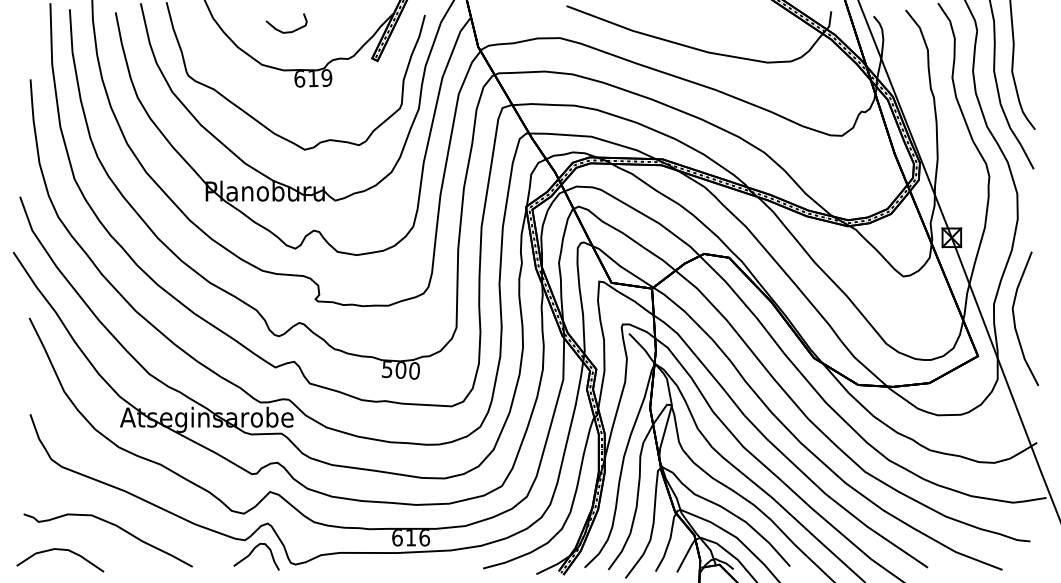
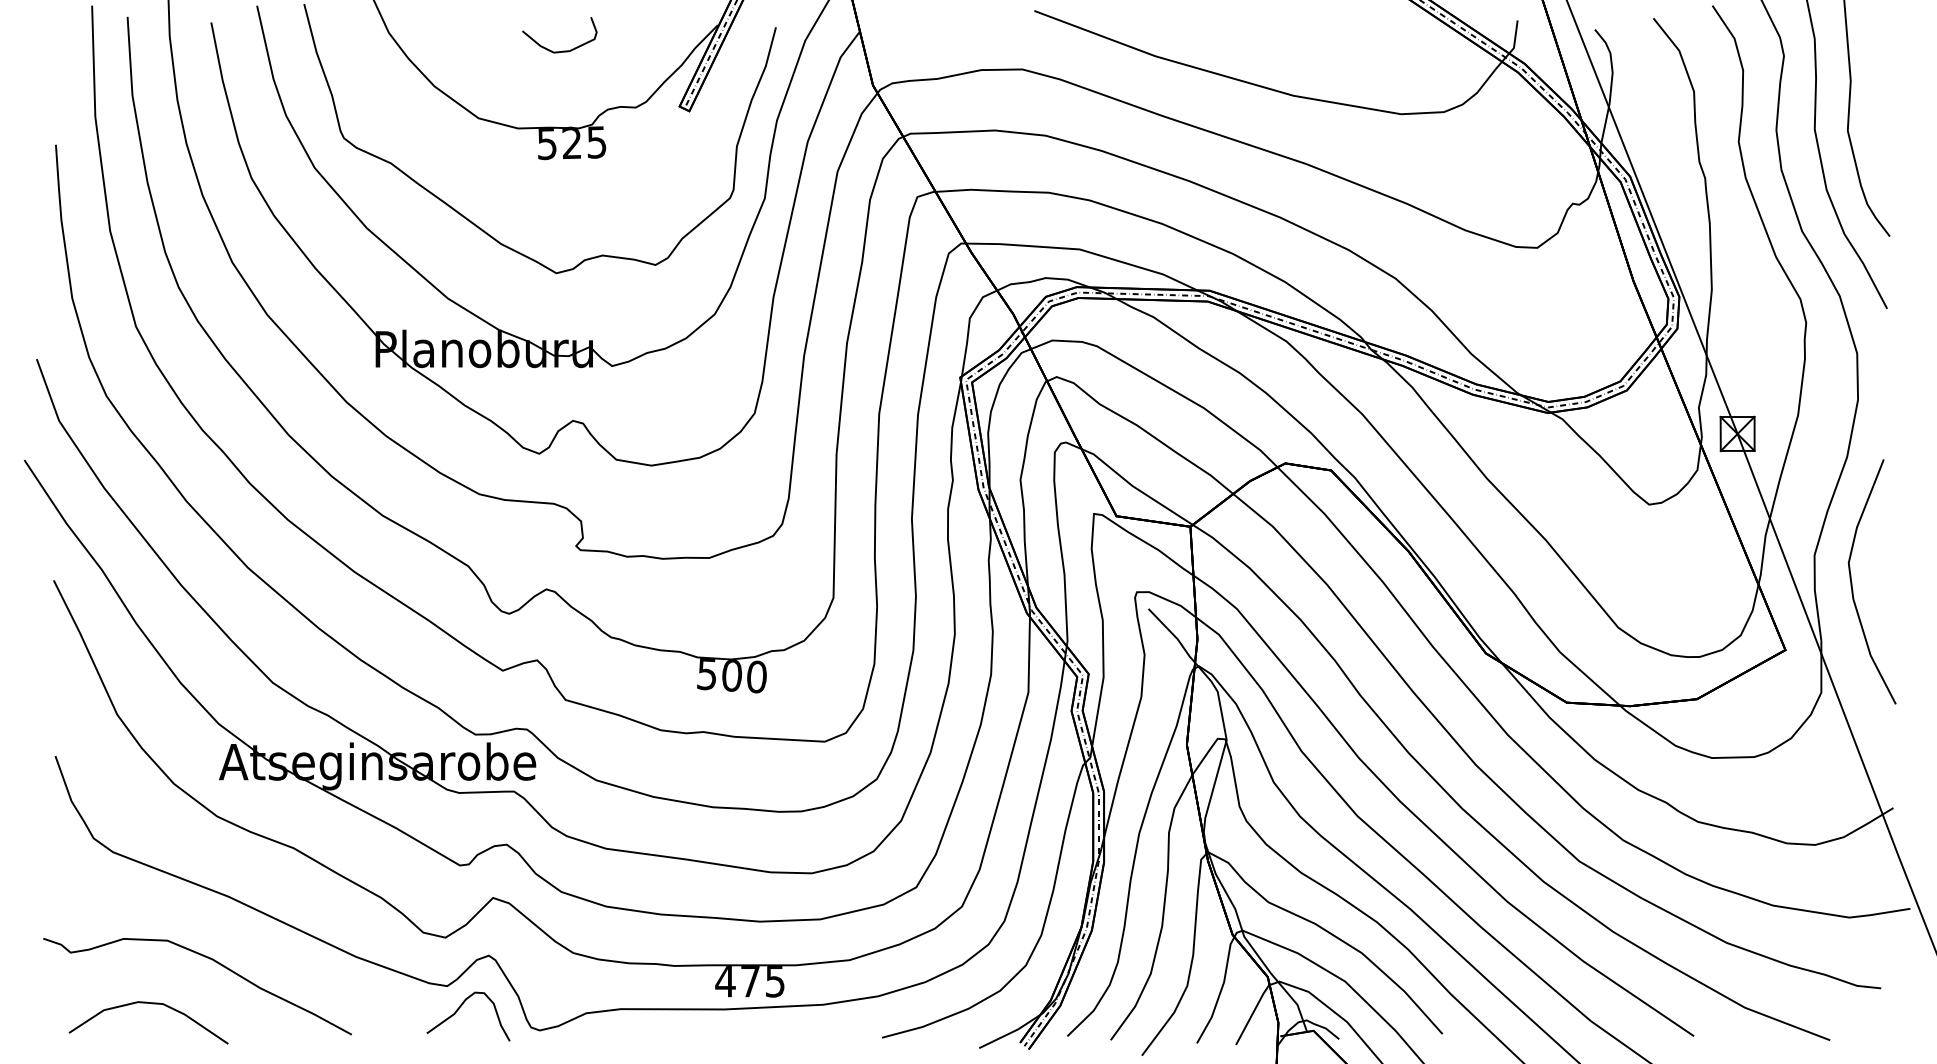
curve: (286, 31) -> (559, 50), moved
text: (313, 78) -> (572, 143), 619 -> 525
text: (410, 537) -> (749, 981), 616 -> 475
curve: (60, 550) -> (148, 1004), moved

